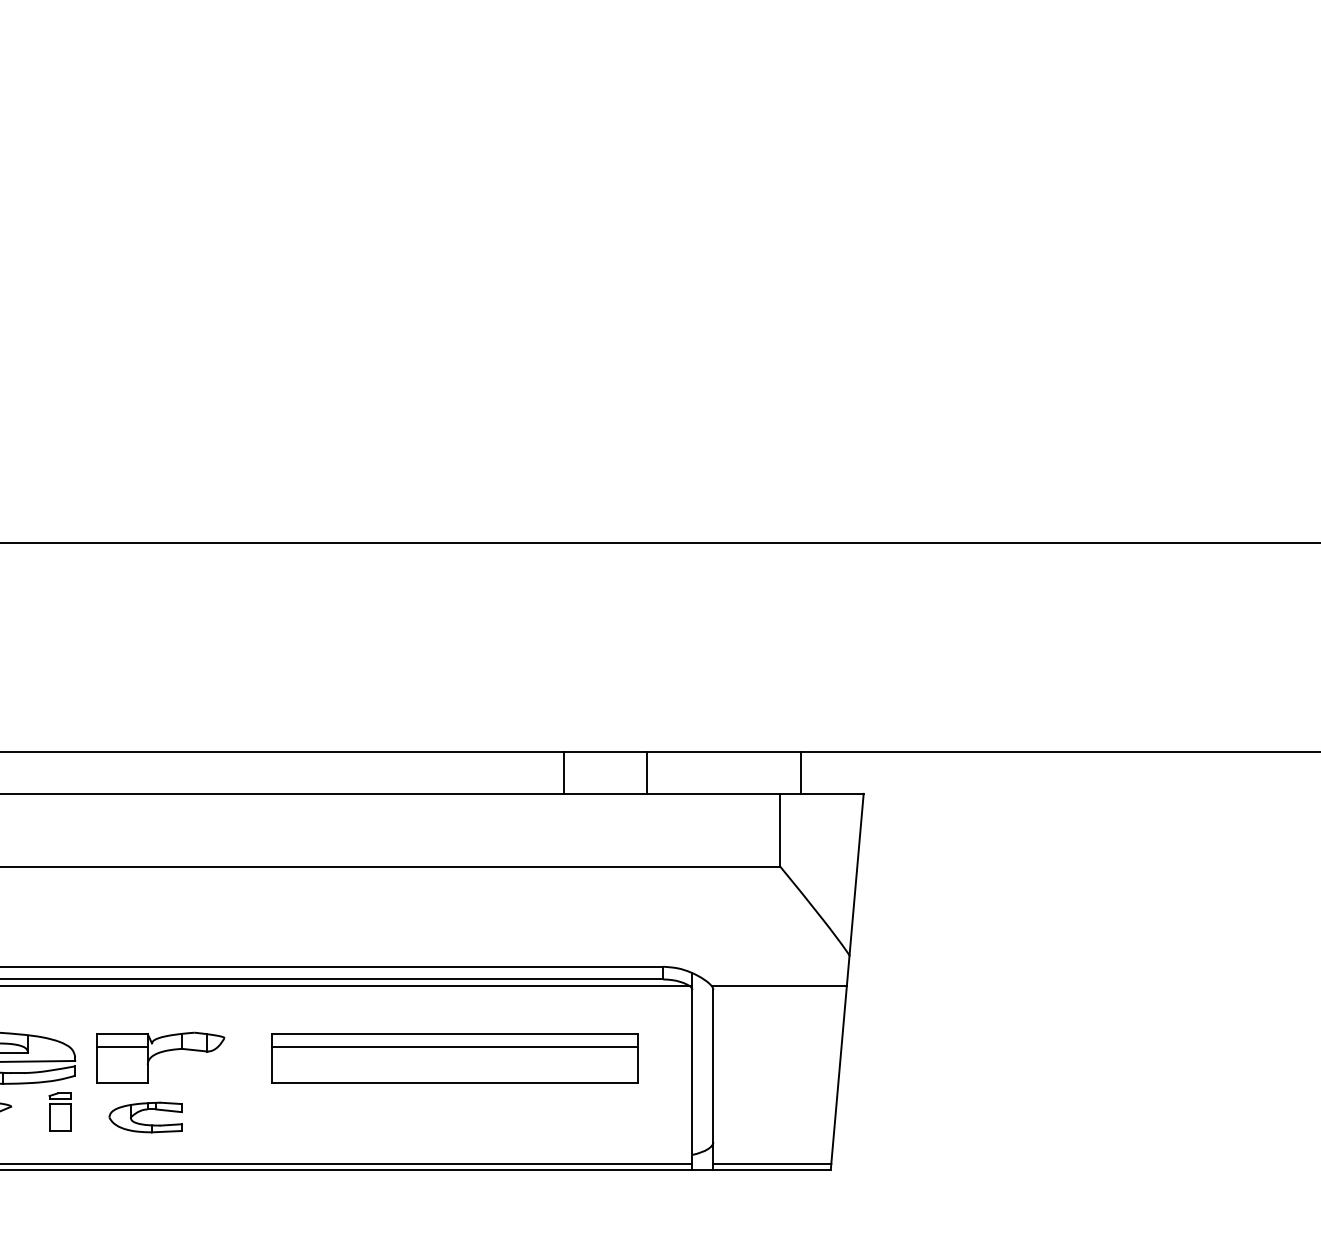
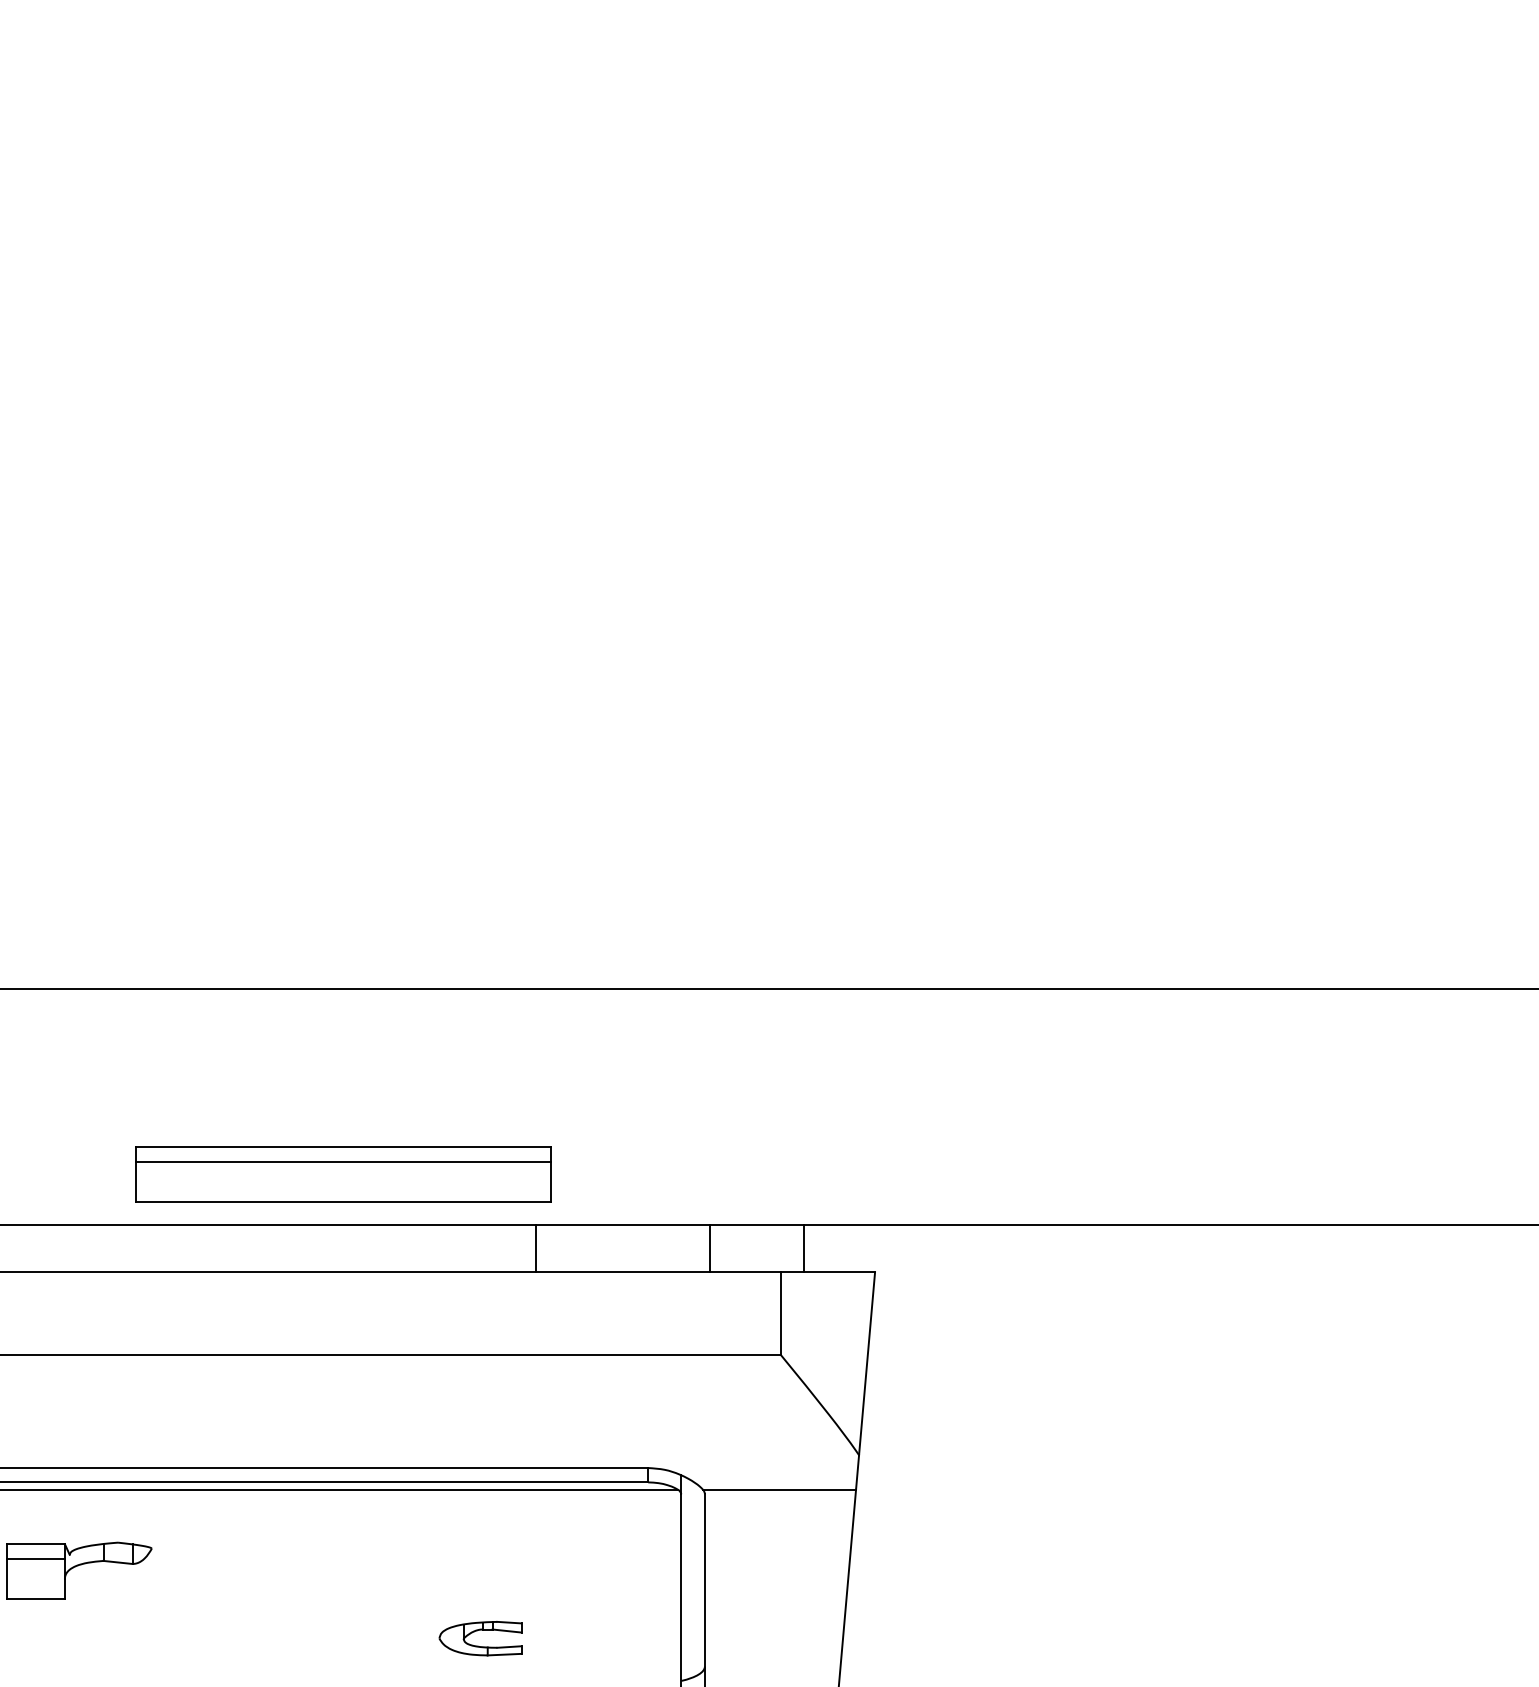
line: (646, 772) -> (709, 1248), moved
part: (454, 1058) -> (343, 1174), moved
part: (143, 1123) -> (478, 1645), moved

